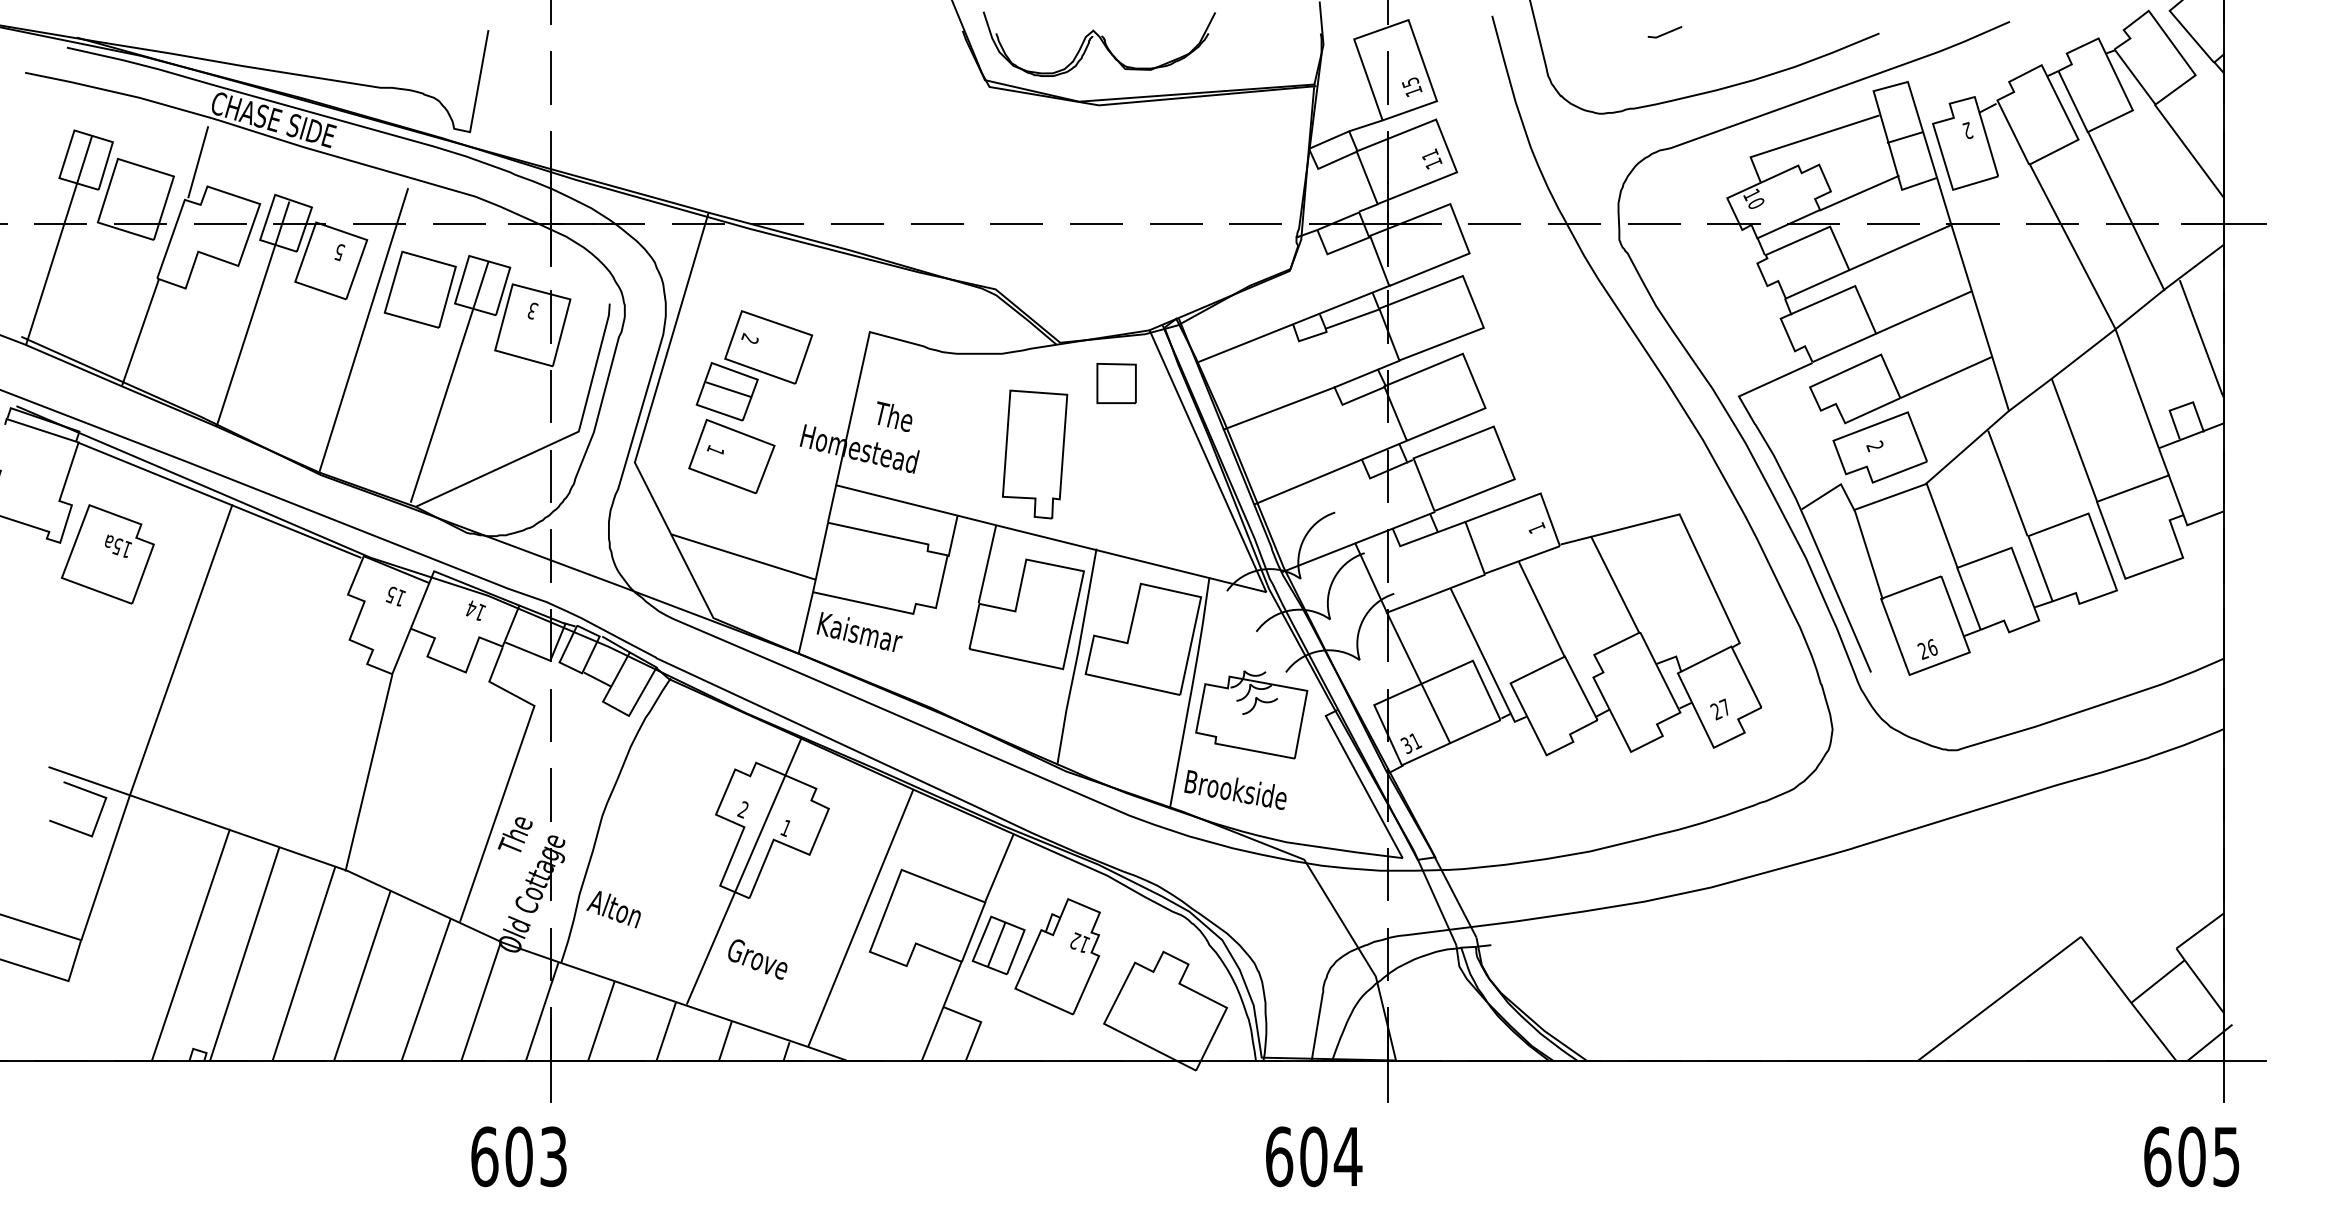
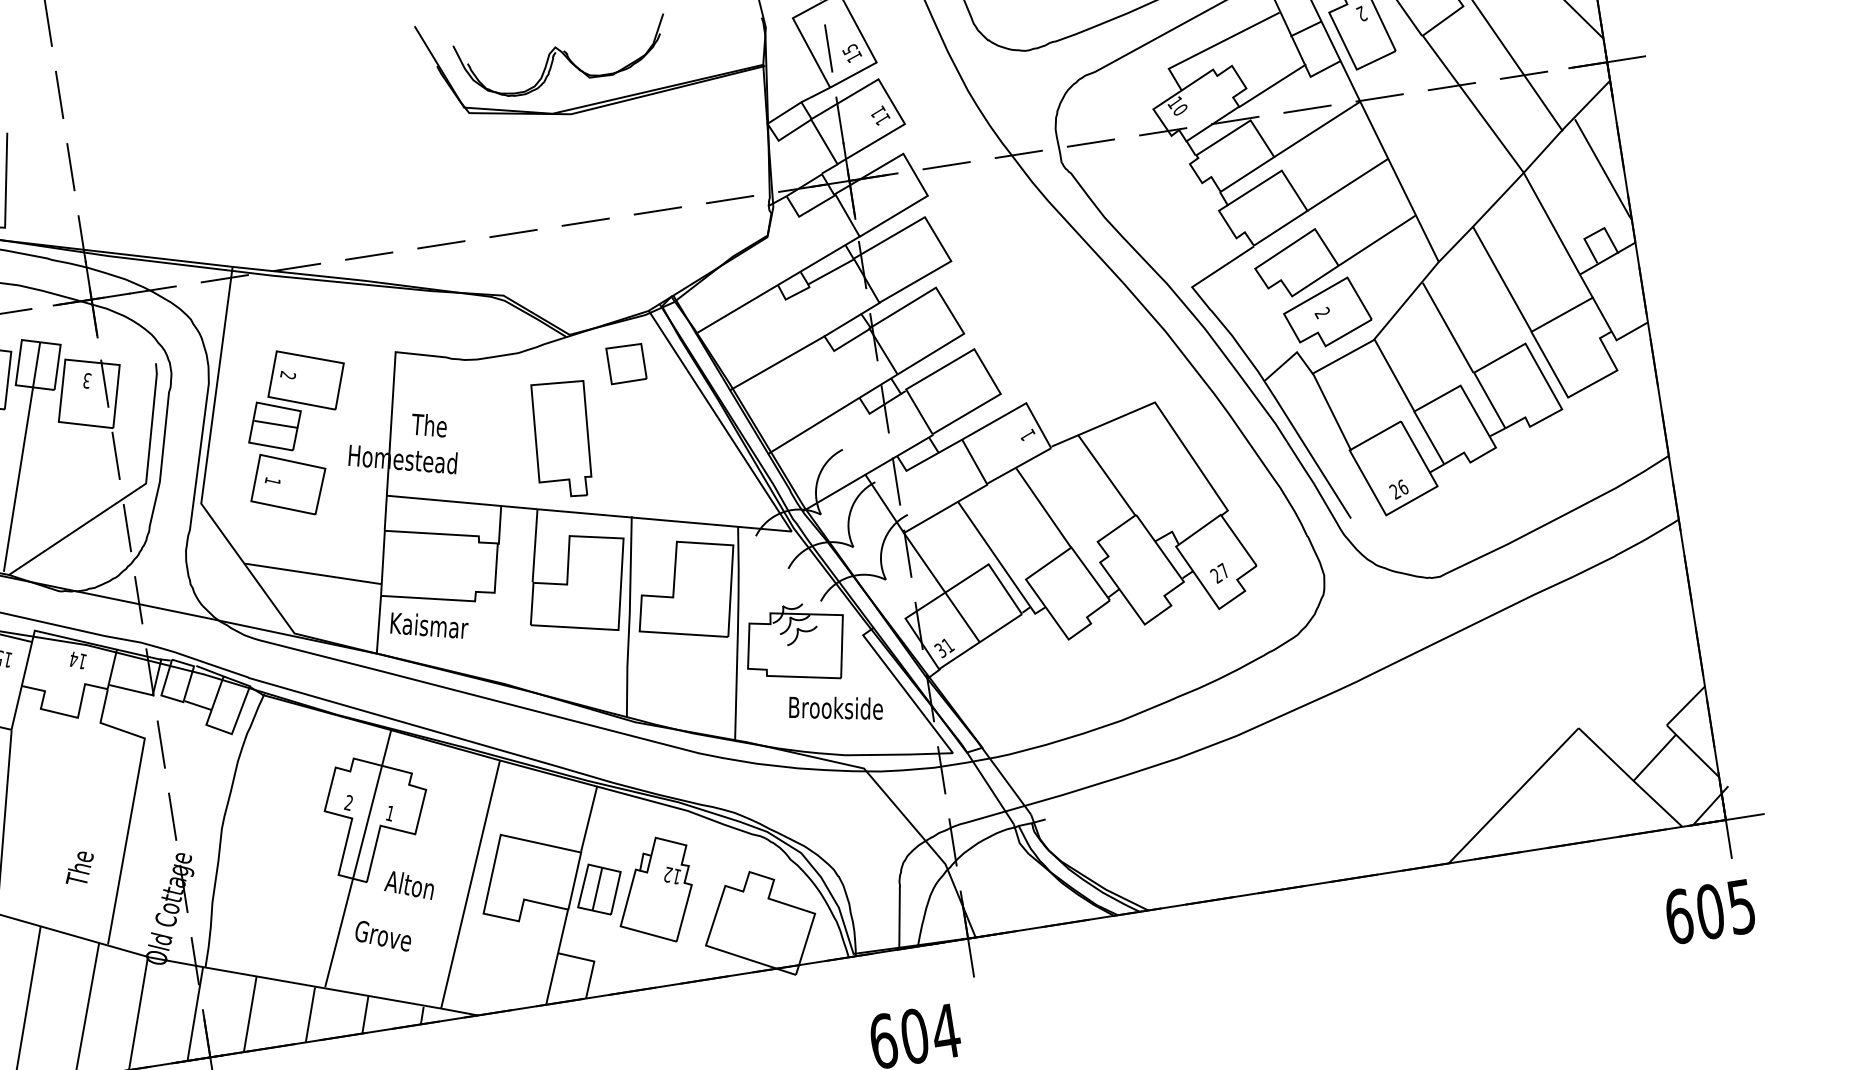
text: (1235, 789) -> (835, 707), moved
text: (514, 834) -> (78, 868), moved
text: (613, 909) -> (408, 886), moved

